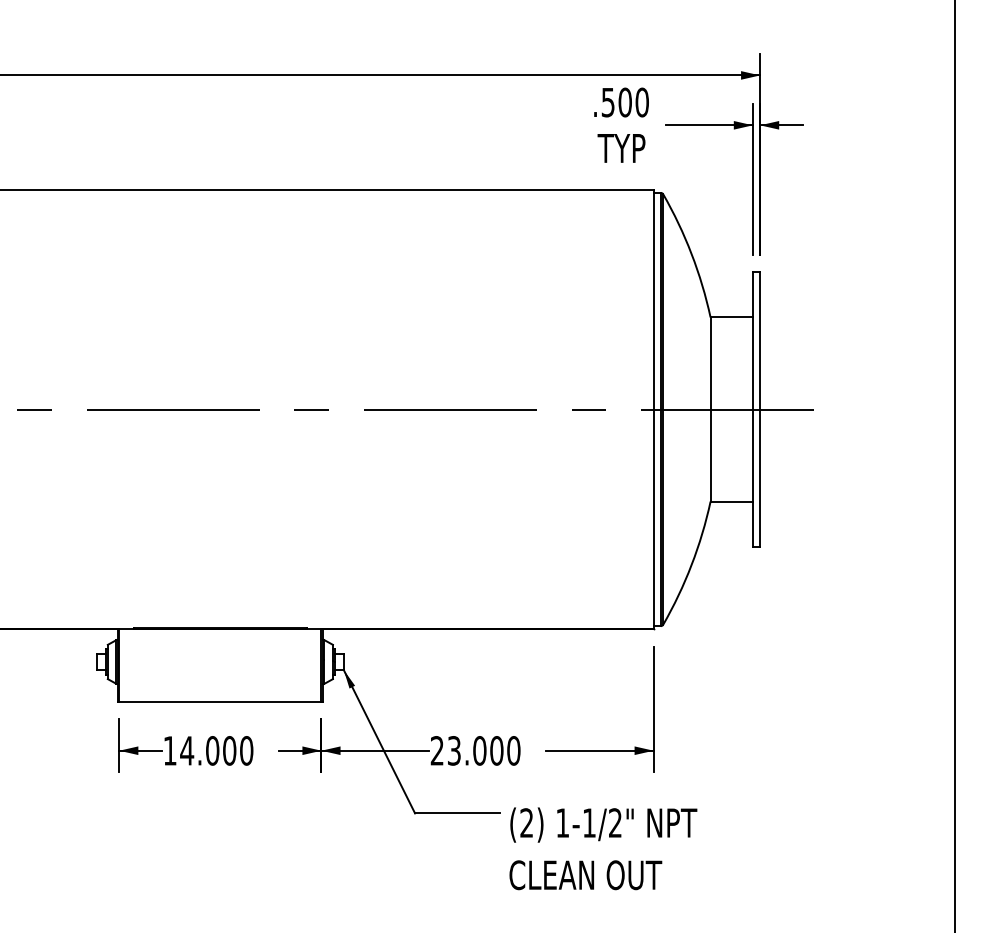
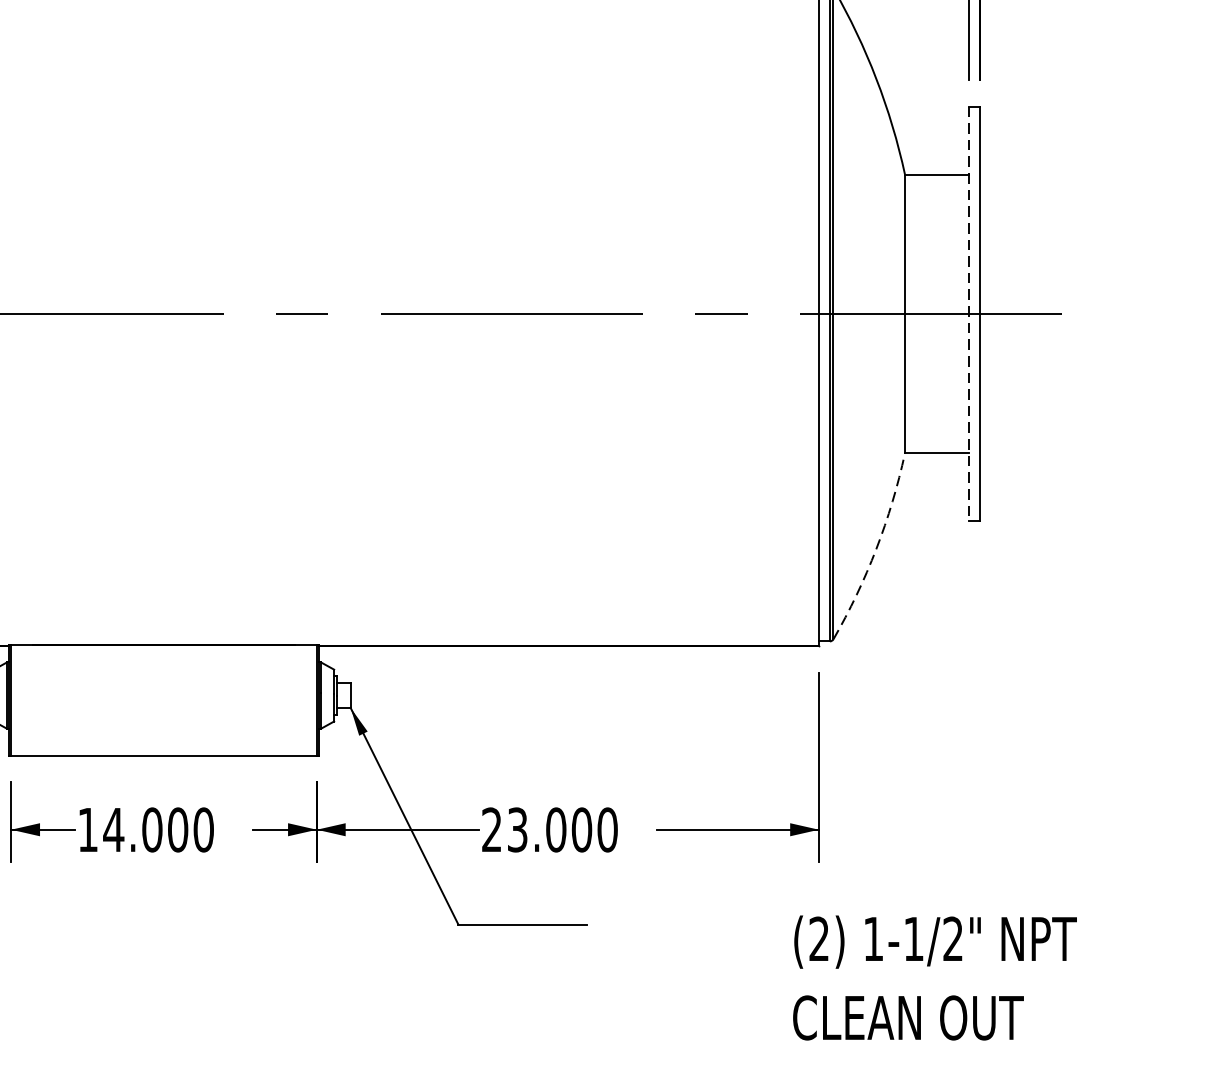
line: (752, 410) -> (968, 315), solid -> dashed
arc: (691, 565) -> (876, 549), solid -> dashed
text: (603, 848) -> (935, 977), moved

